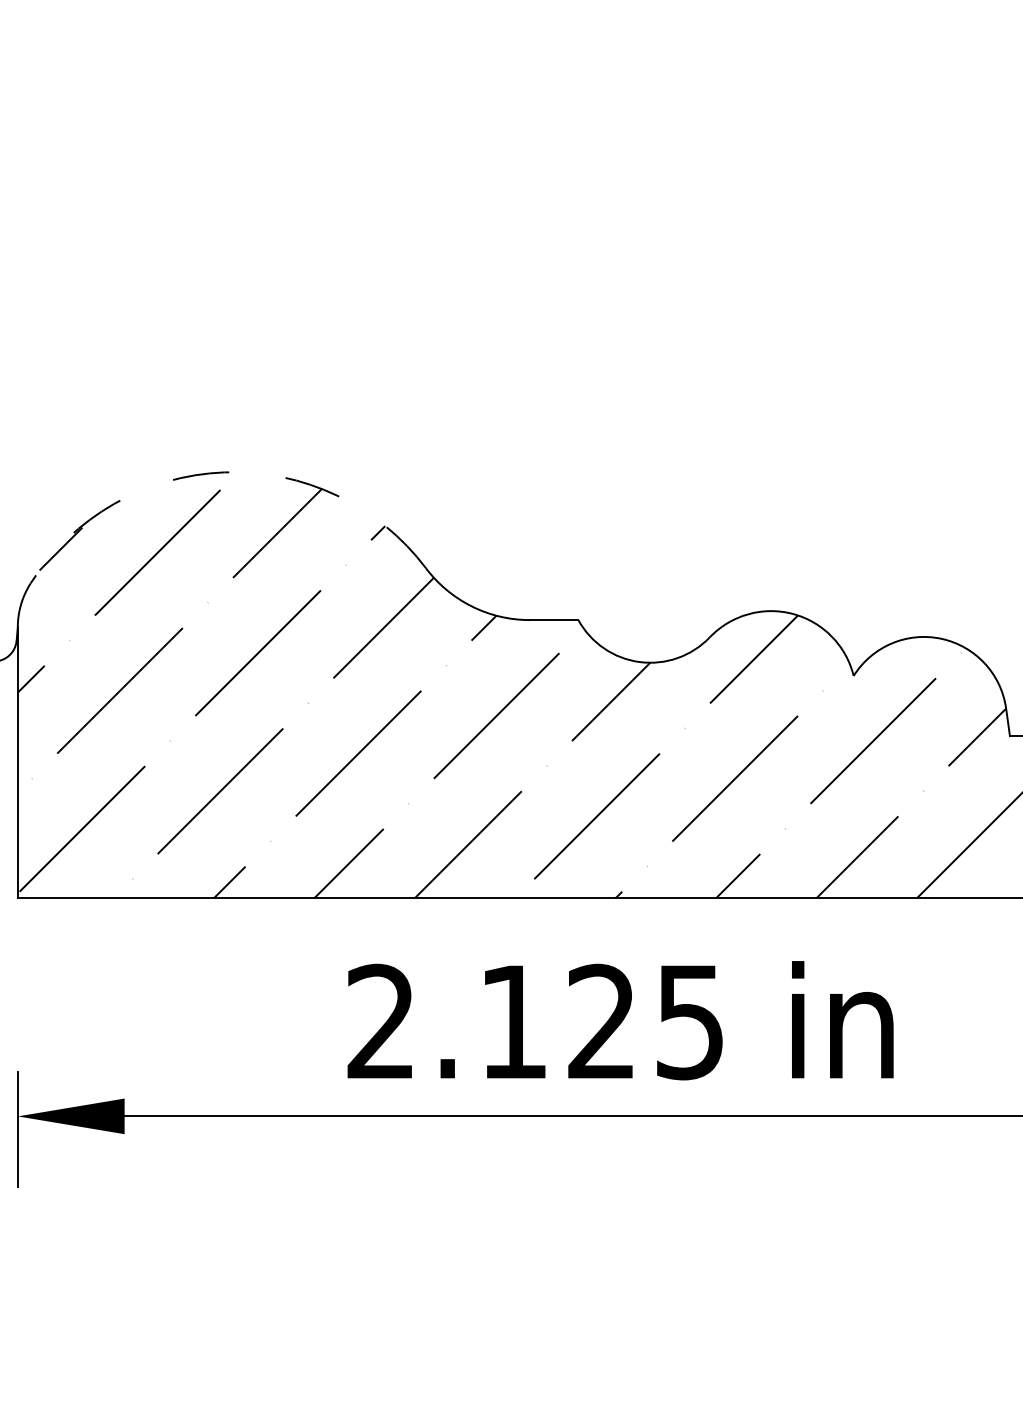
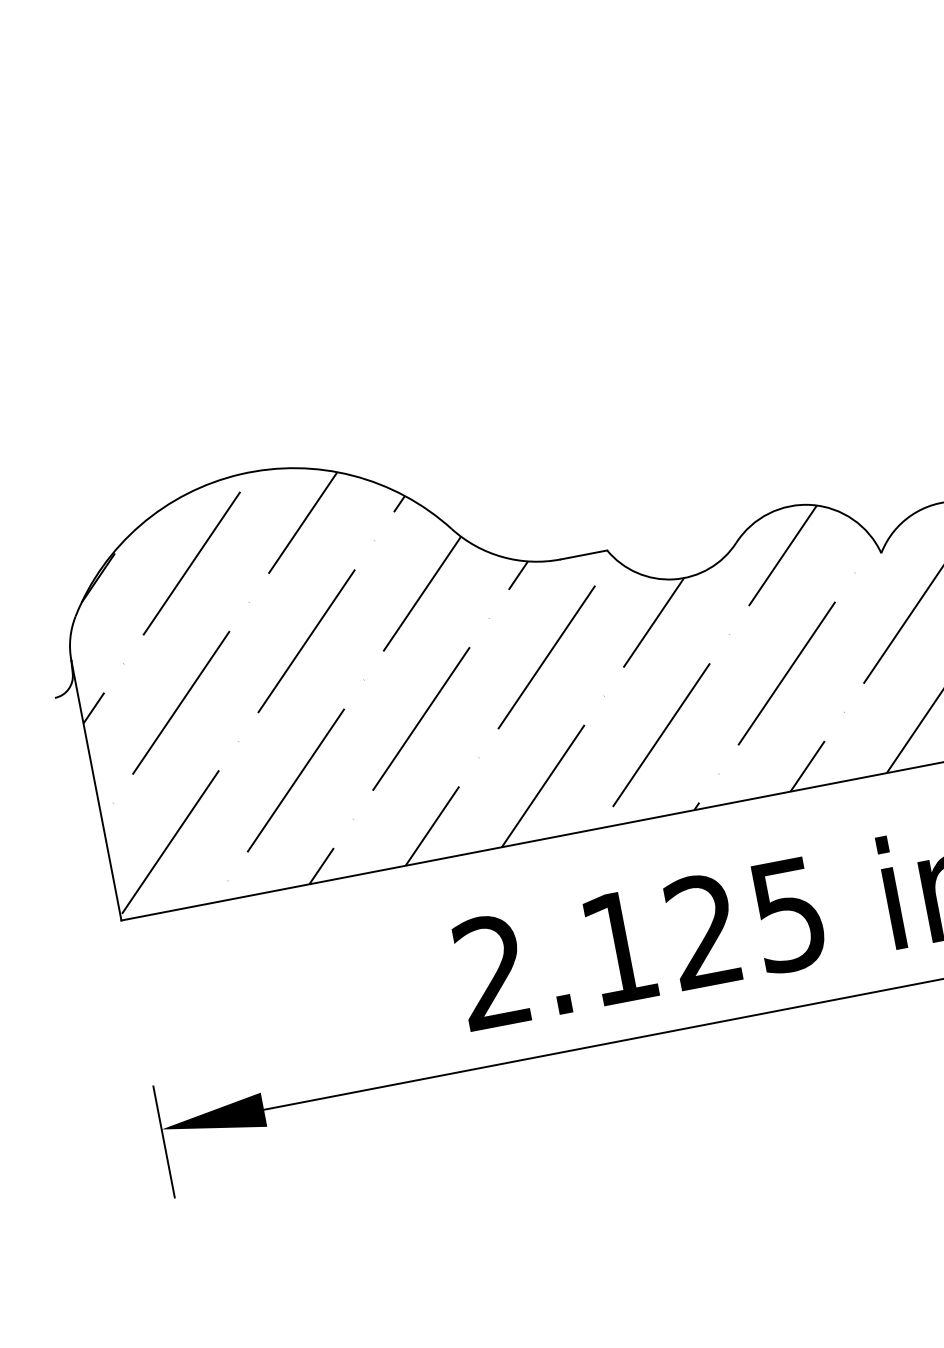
arc: (224, 472) -> (240, 474), dashed -> solid

